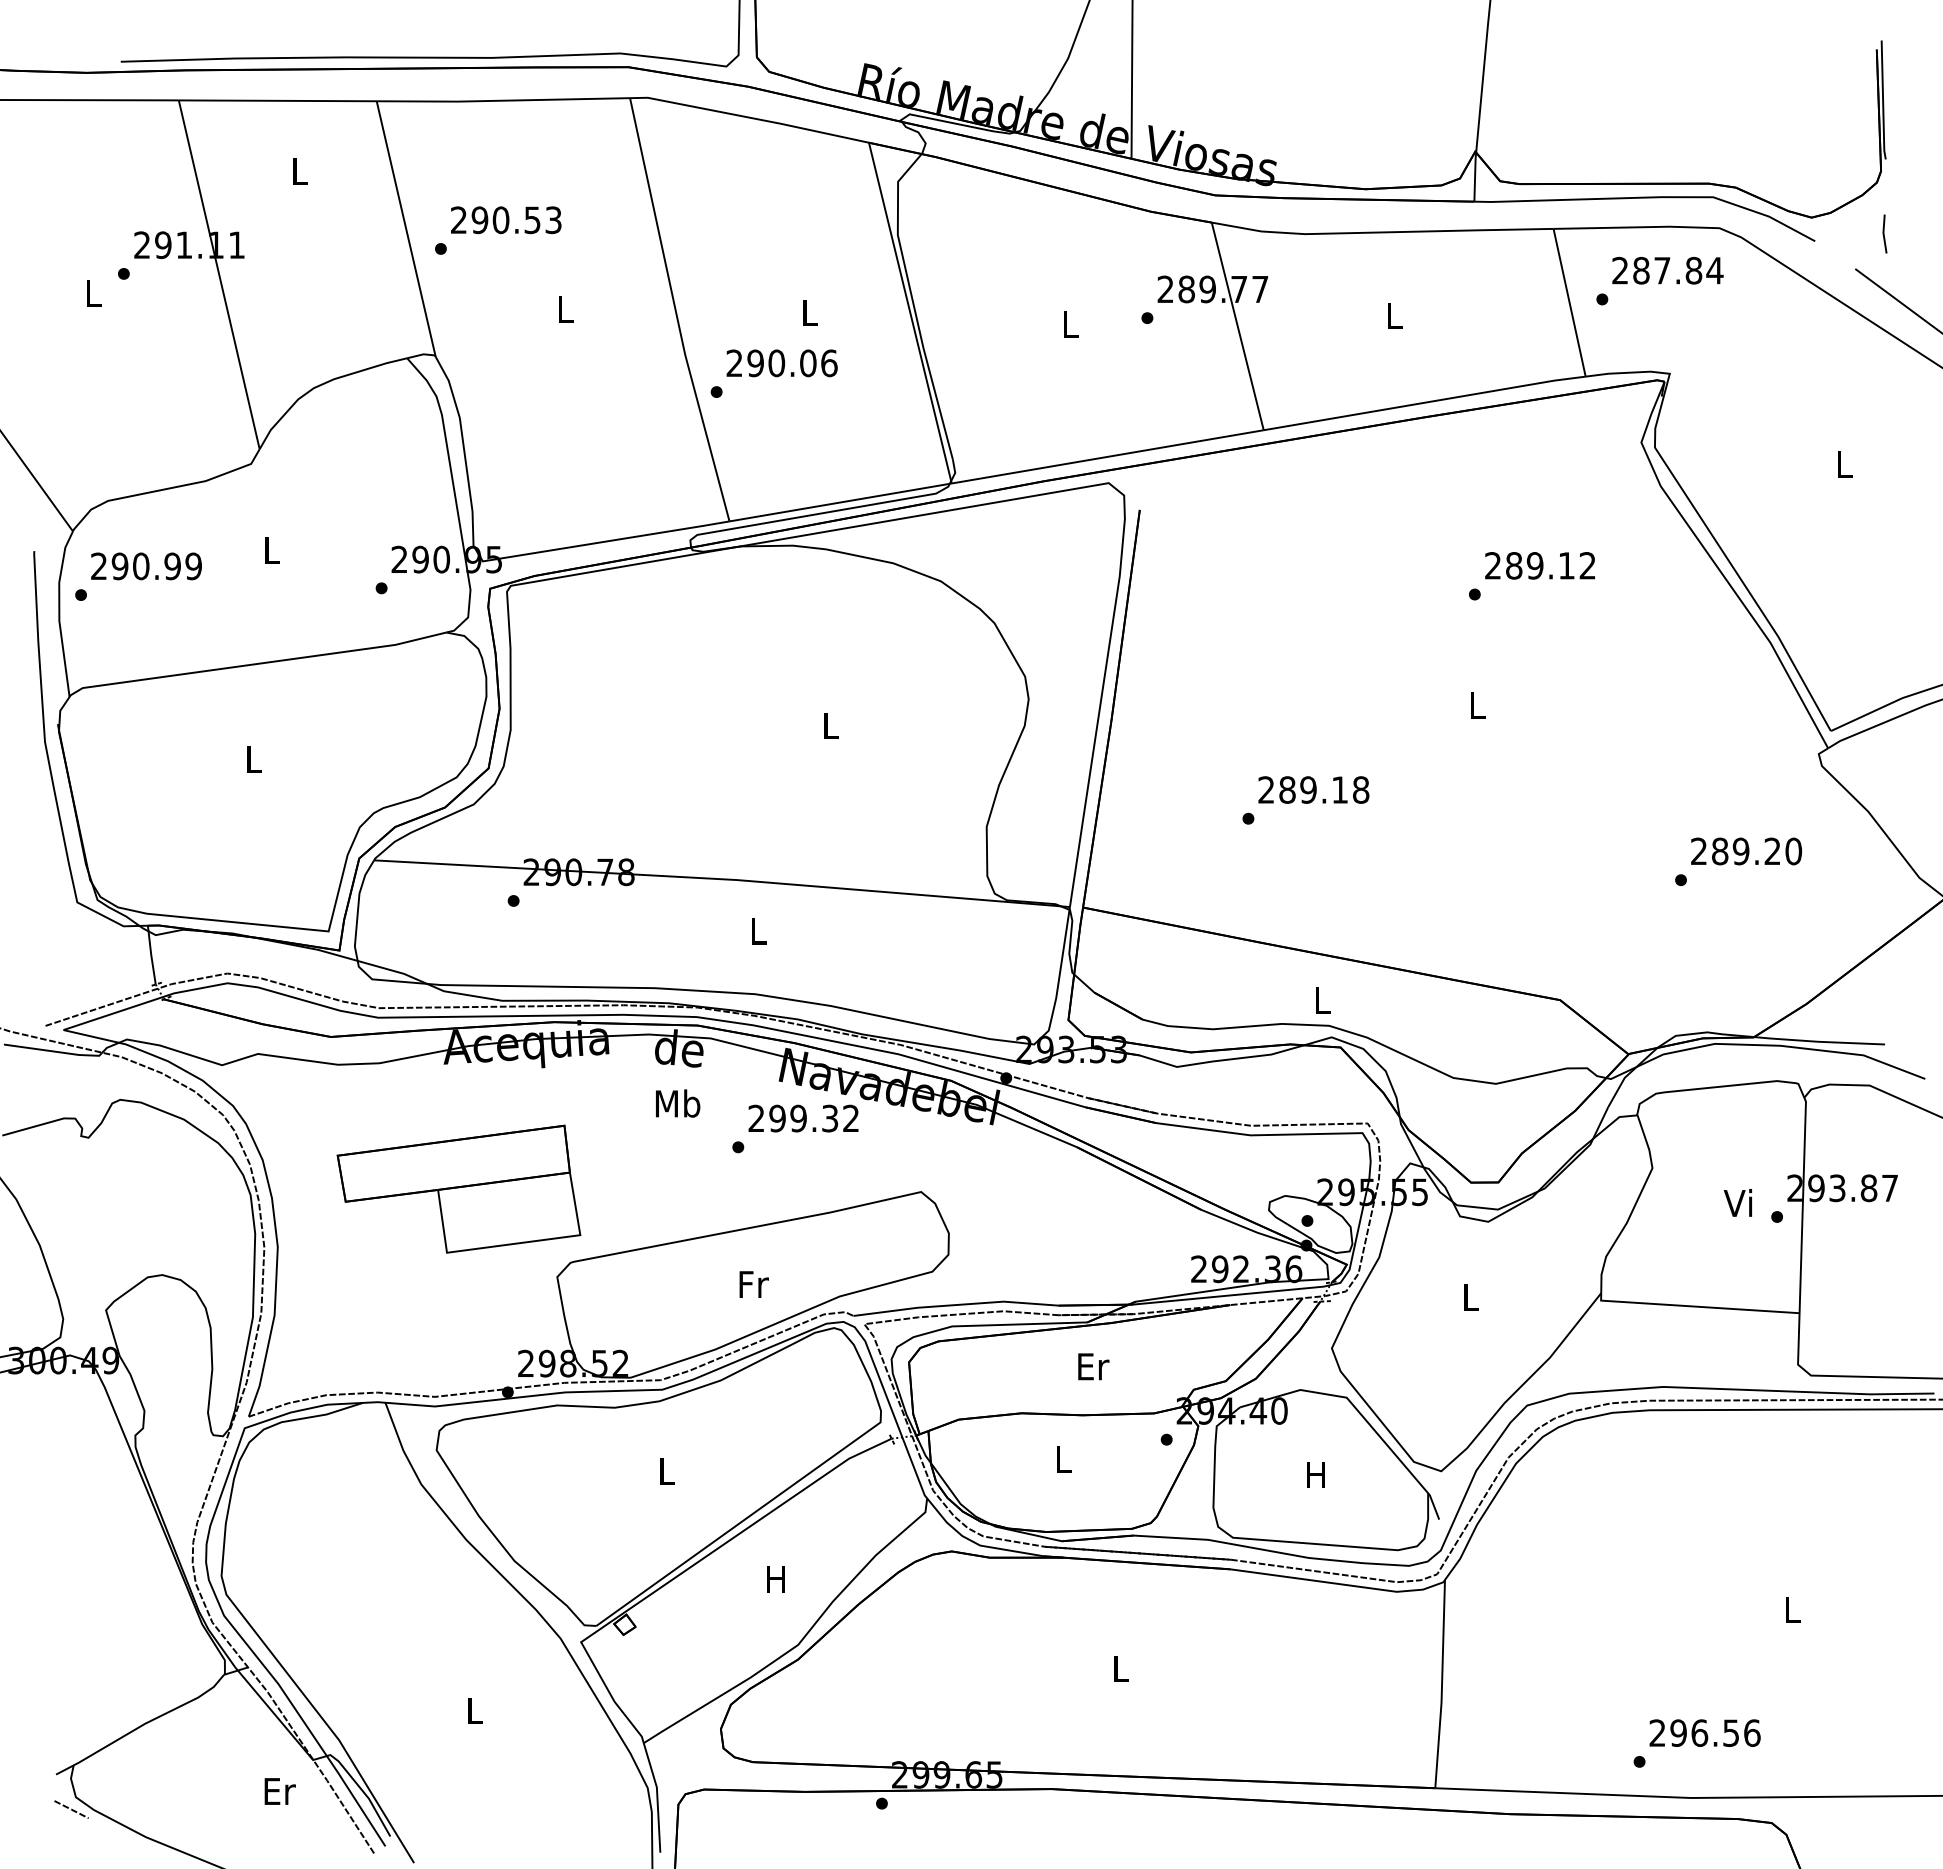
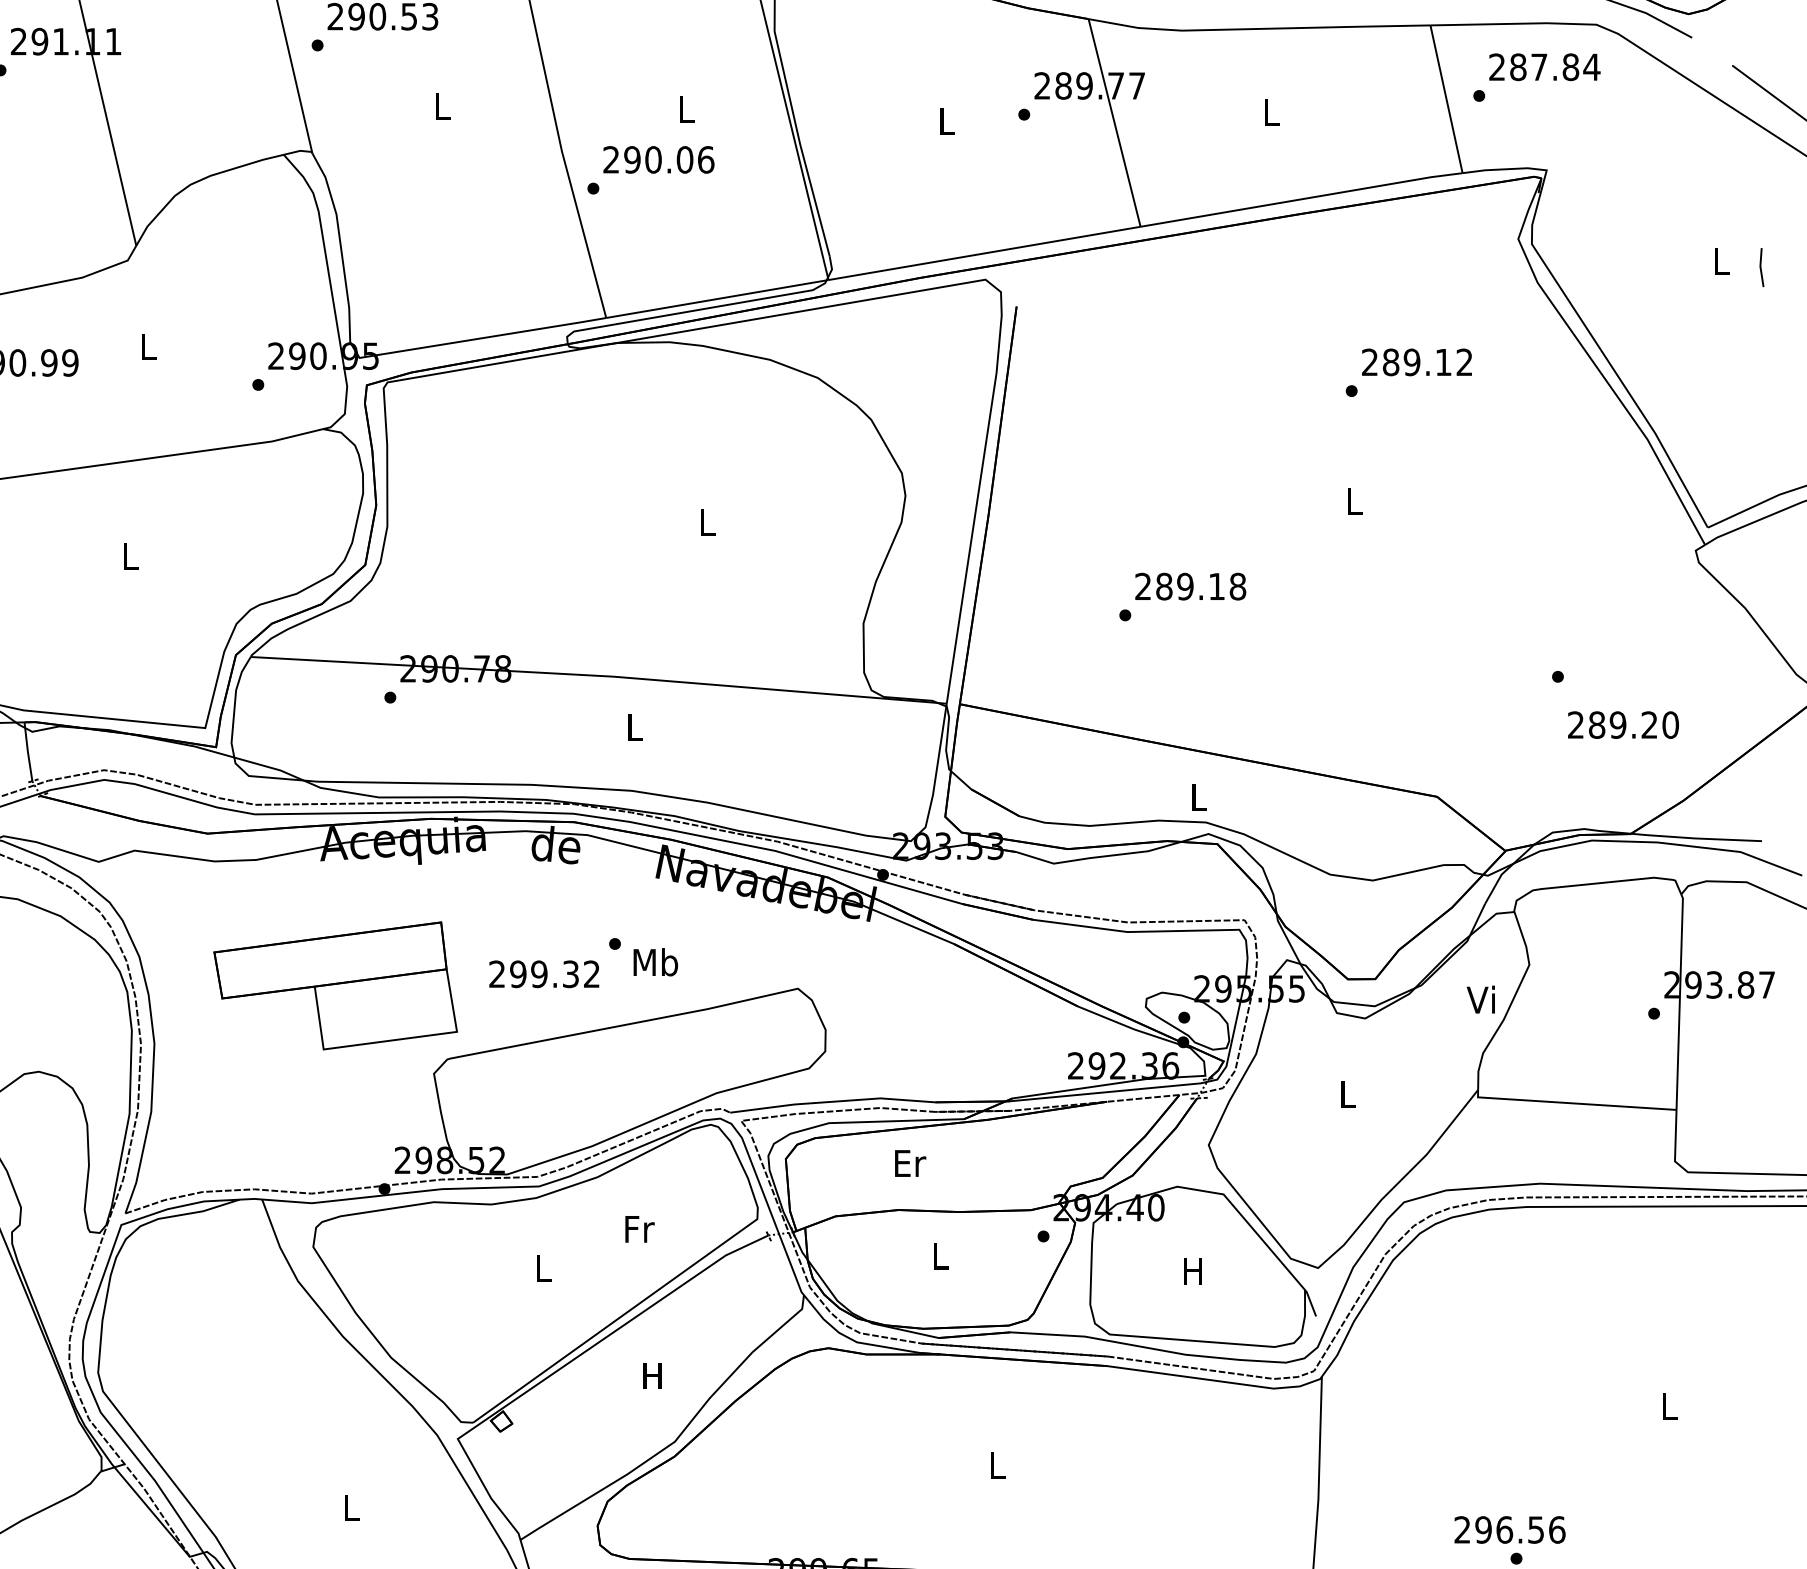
line: (1884, 233) -> (1761, 267), moved
text: (1746, 851) -> (1623, 725), moved
text: (678, 1103) -> (656, 962), moved
text: (803, 1118) -> (544, 974), moved
text: (1737, 1202) -> (1480, 999), moved
text: (753, 1284) -> (639, 1229), moved
text: (1093, 1366) -> (910, 1163), moved
text: (1704, 1732) -> (1509, 1529), moved

